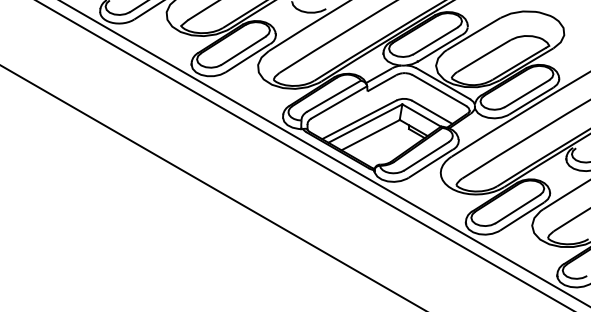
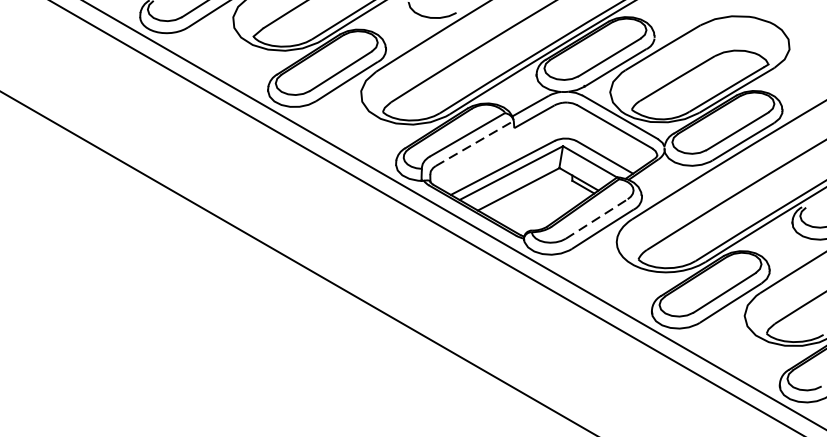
line: (339, 102) -> (475, 143), solid -> dashed
line: (426, 156) -> (596, 219), solid -> dashed

